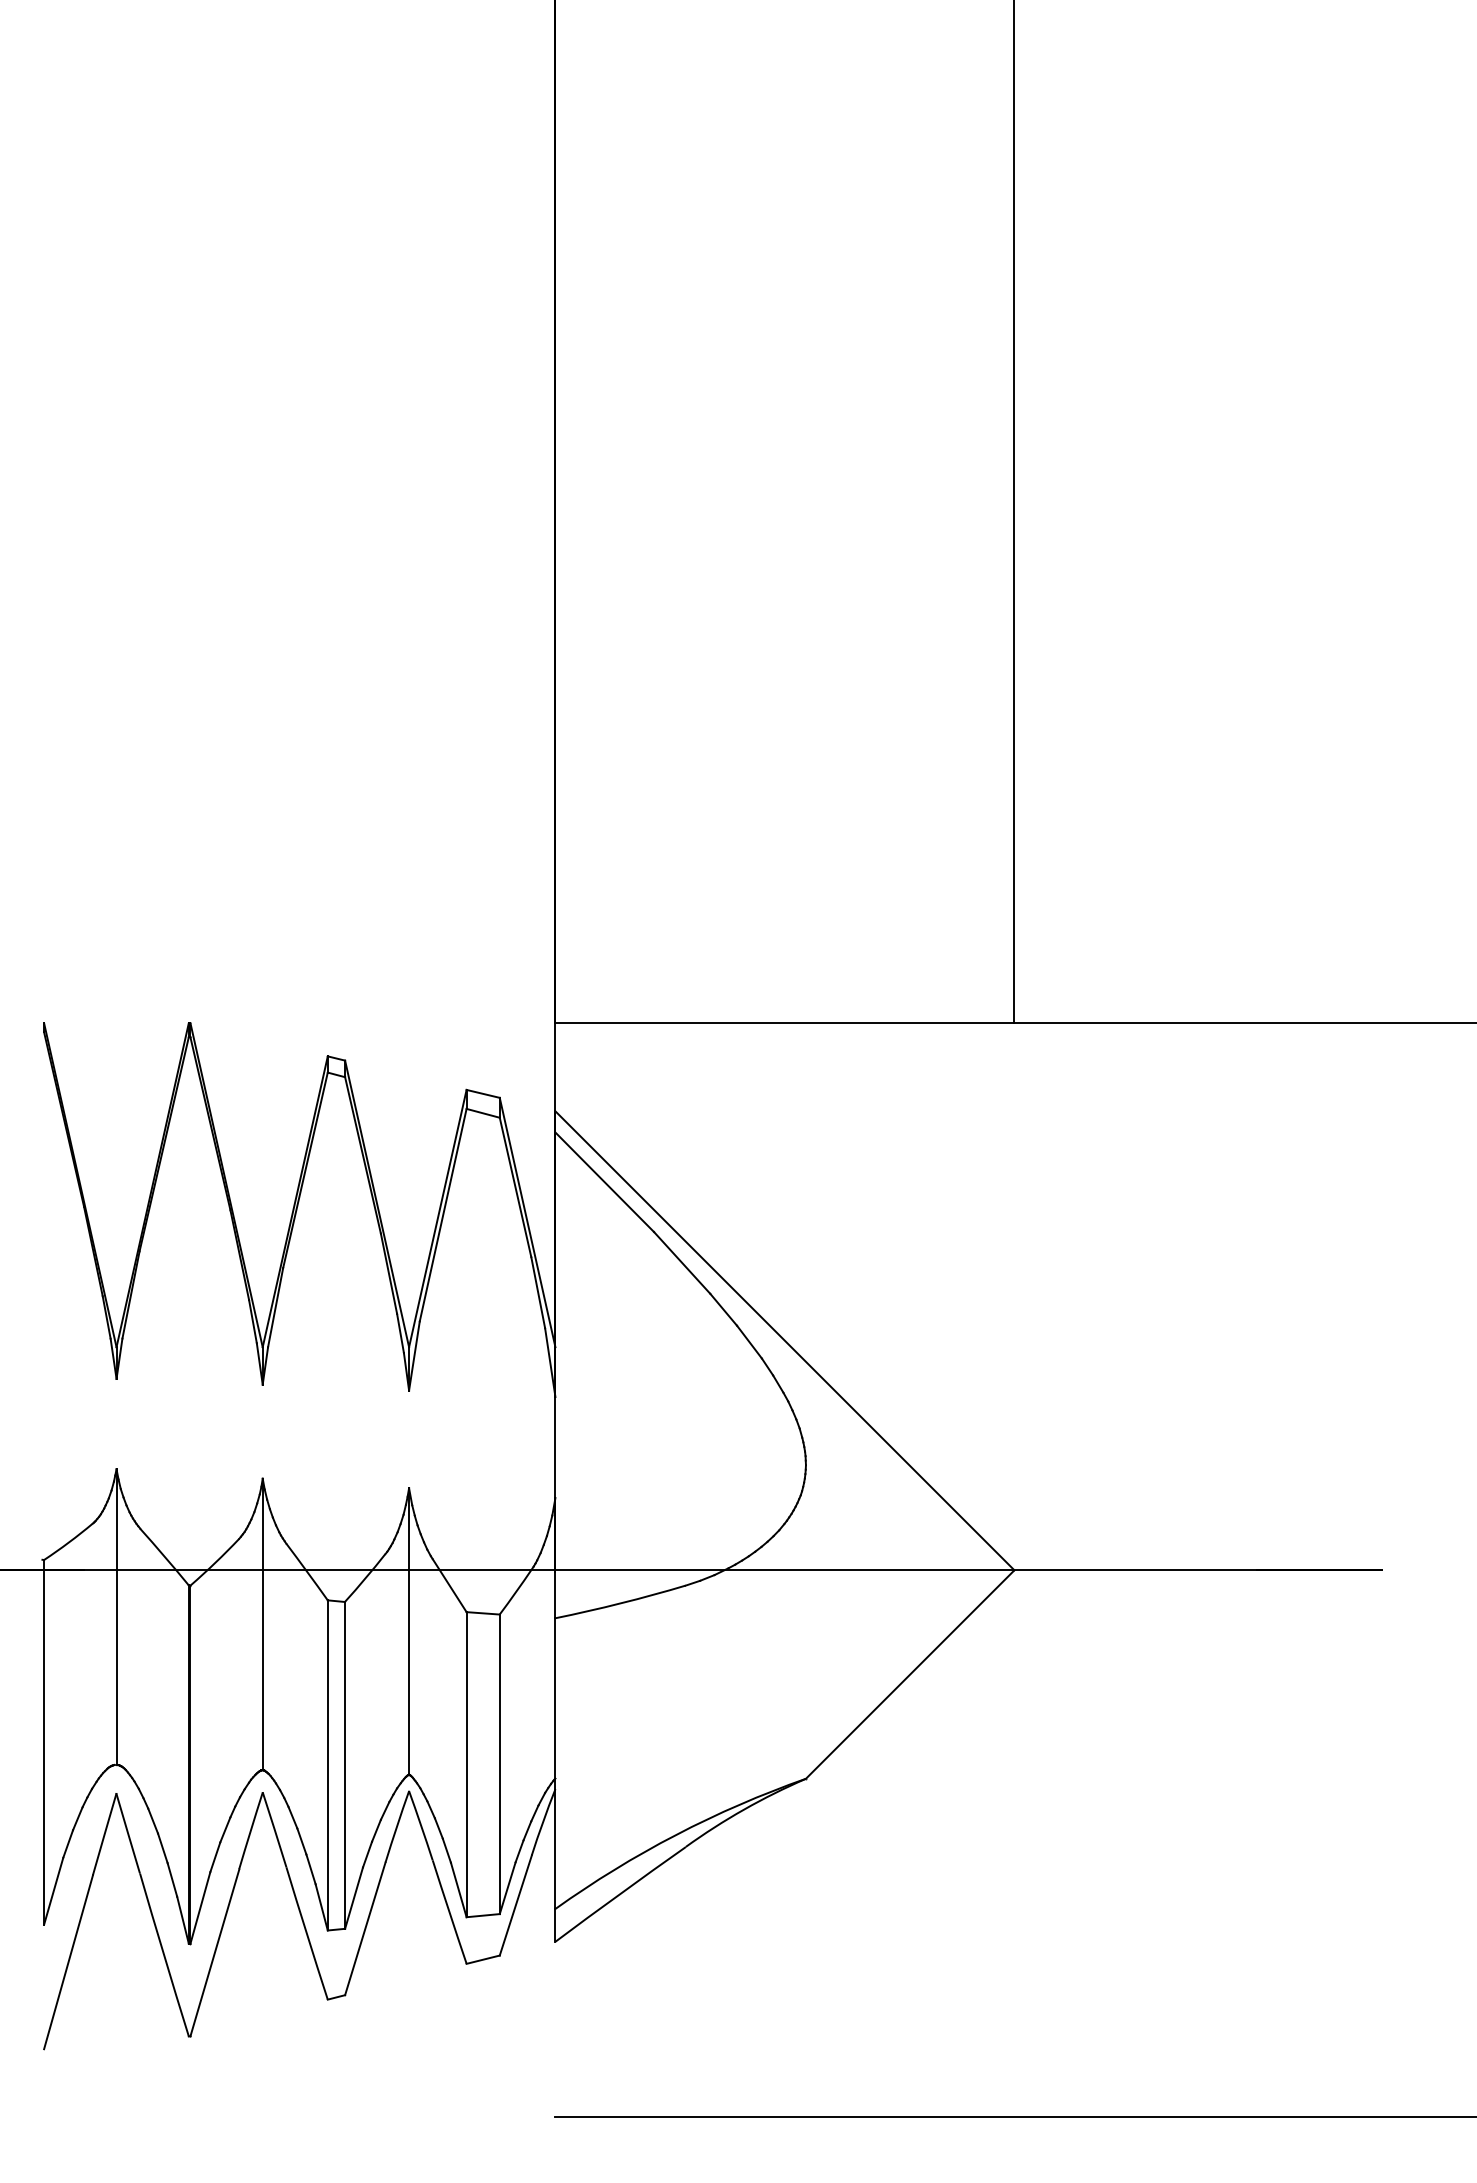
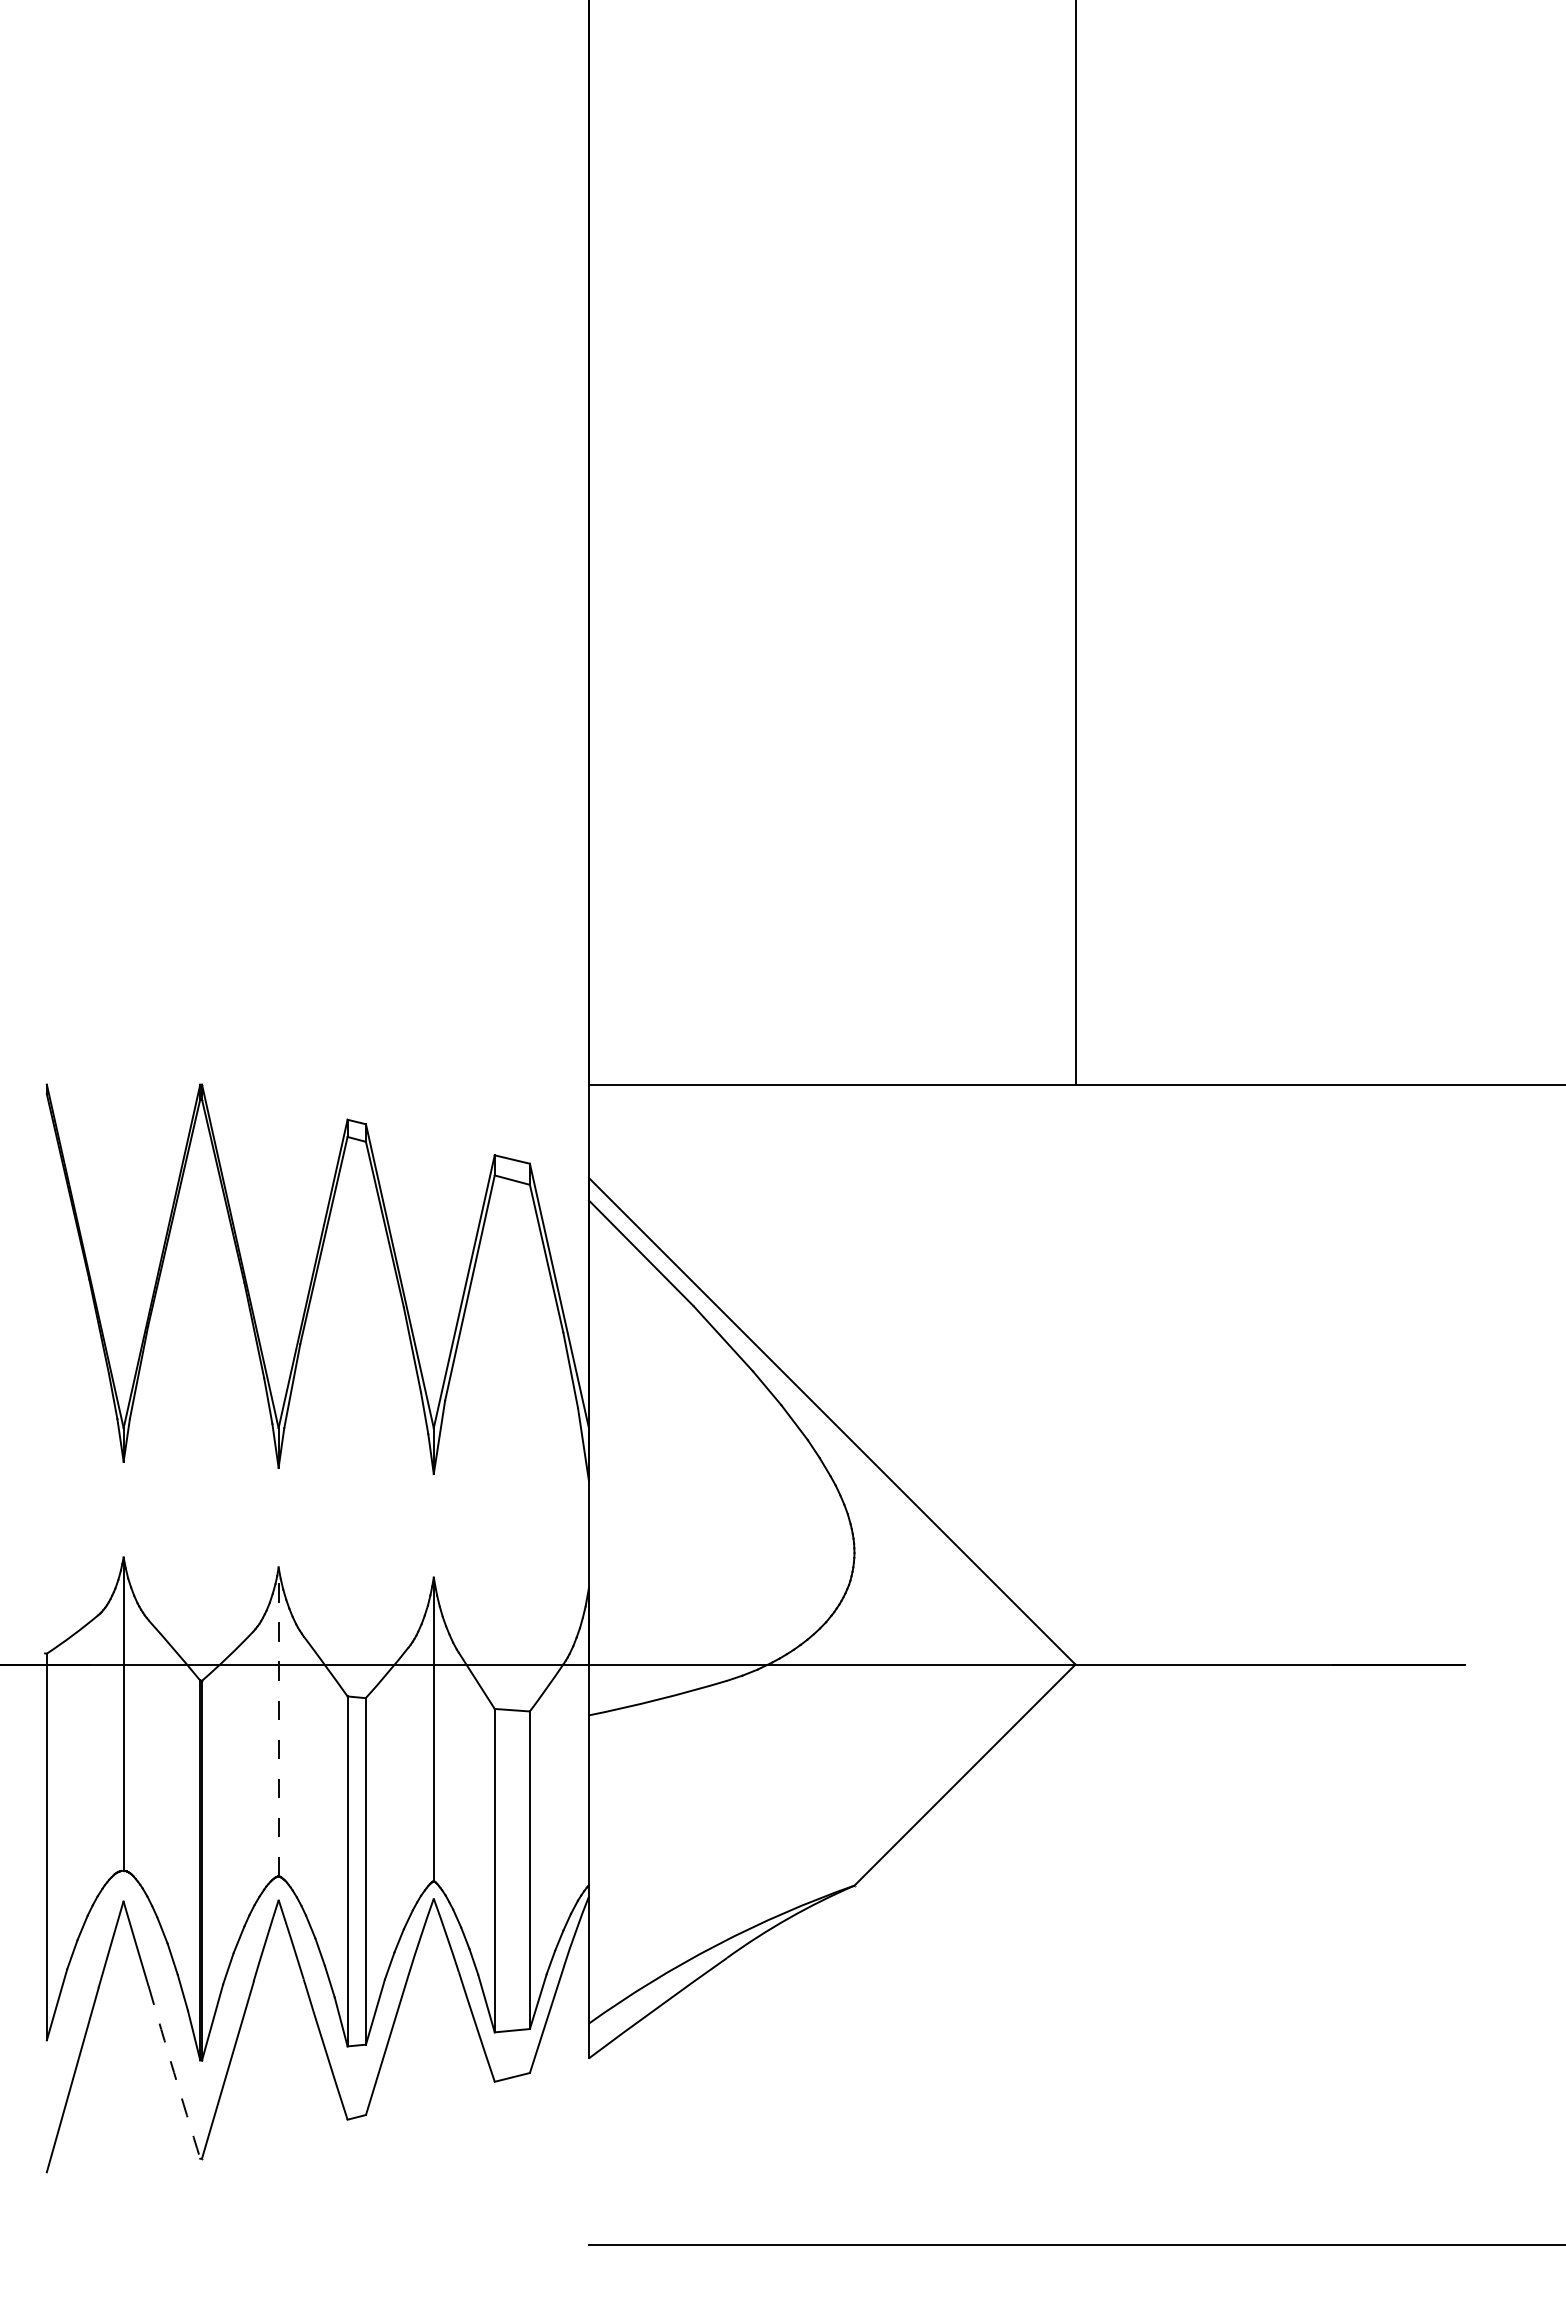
line: (262, 1623) -> (278, 1721), solid -> dashed
arc: (164, 1955) -> (174, 2072), solid -> dashed

